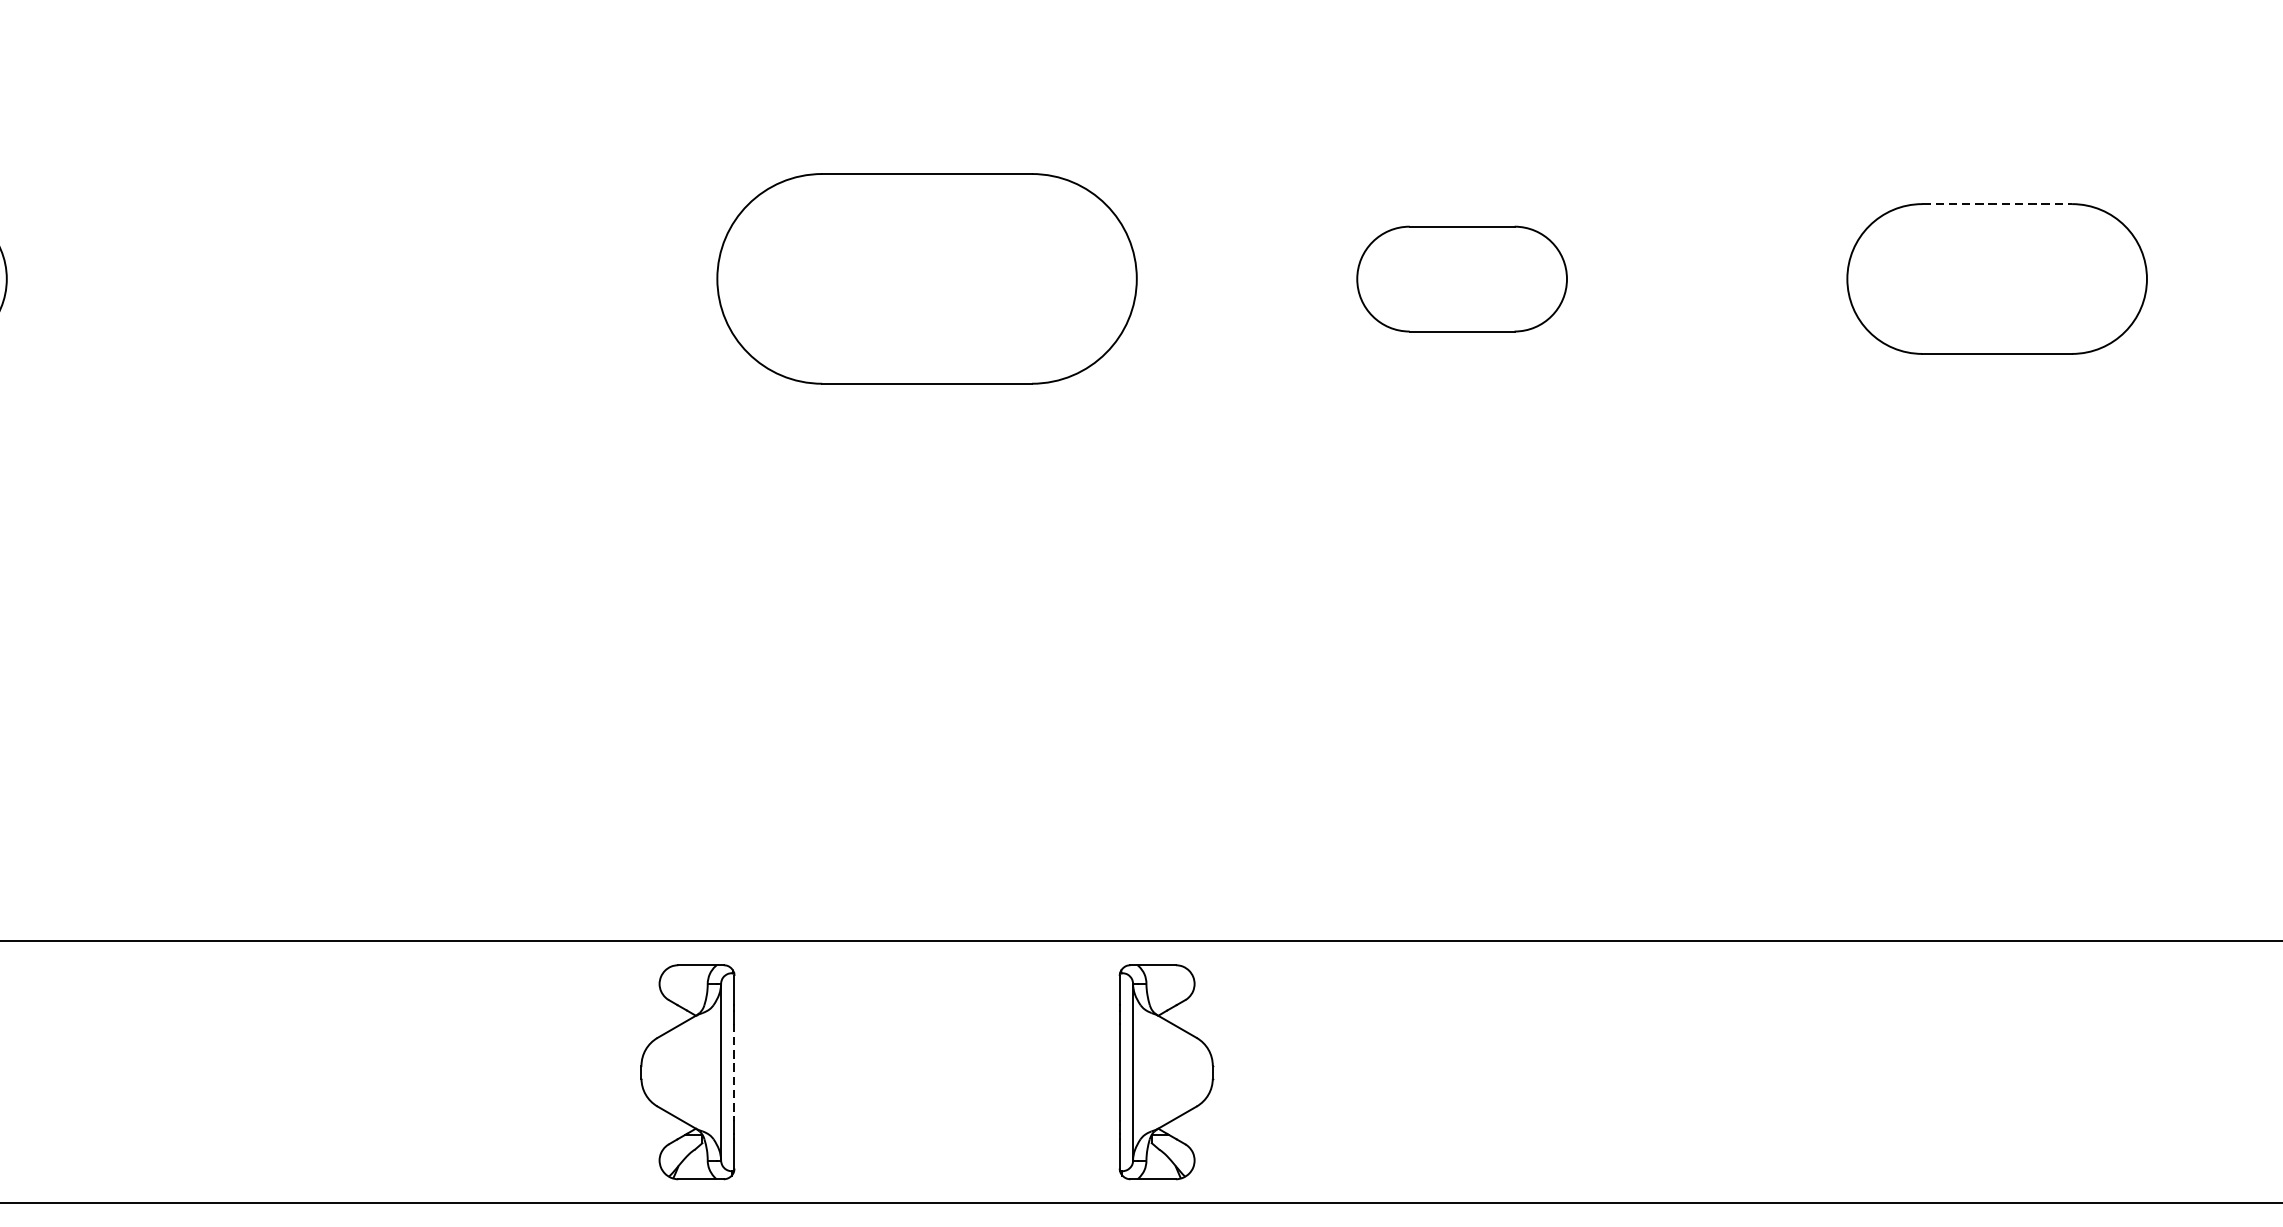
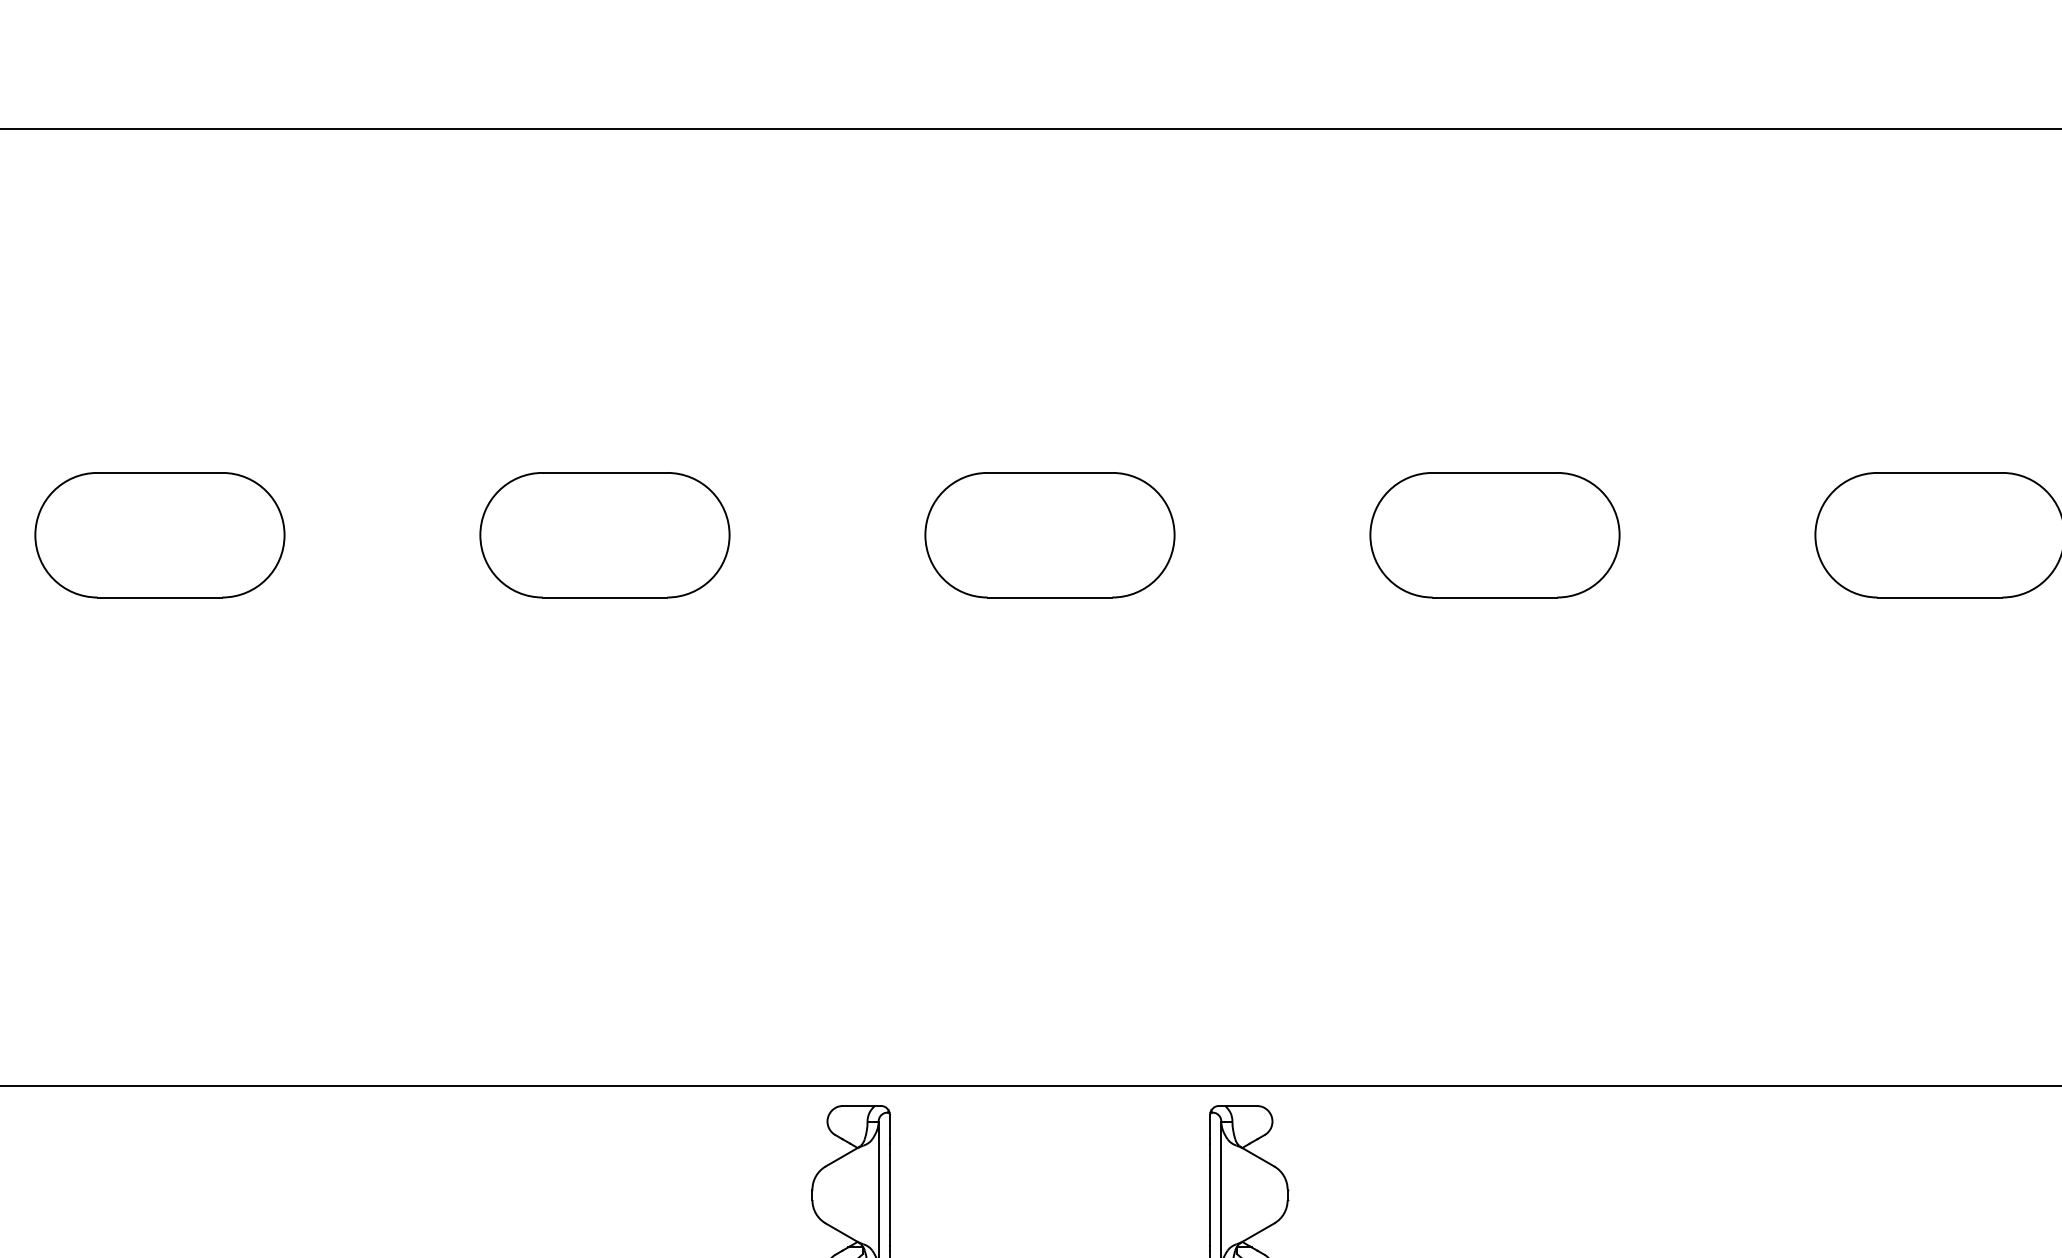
line: (1997, 203) -> (1940, 472), dashed -> solid
part: (391, 279) -> (604, 535), added
part: (926, 279) -> (1049, 535), size x0.71
part: (1461, 279) -> (1494, 535), size x1.43
line: (734, 1072) -> (889, 1195), dashed -> solid

